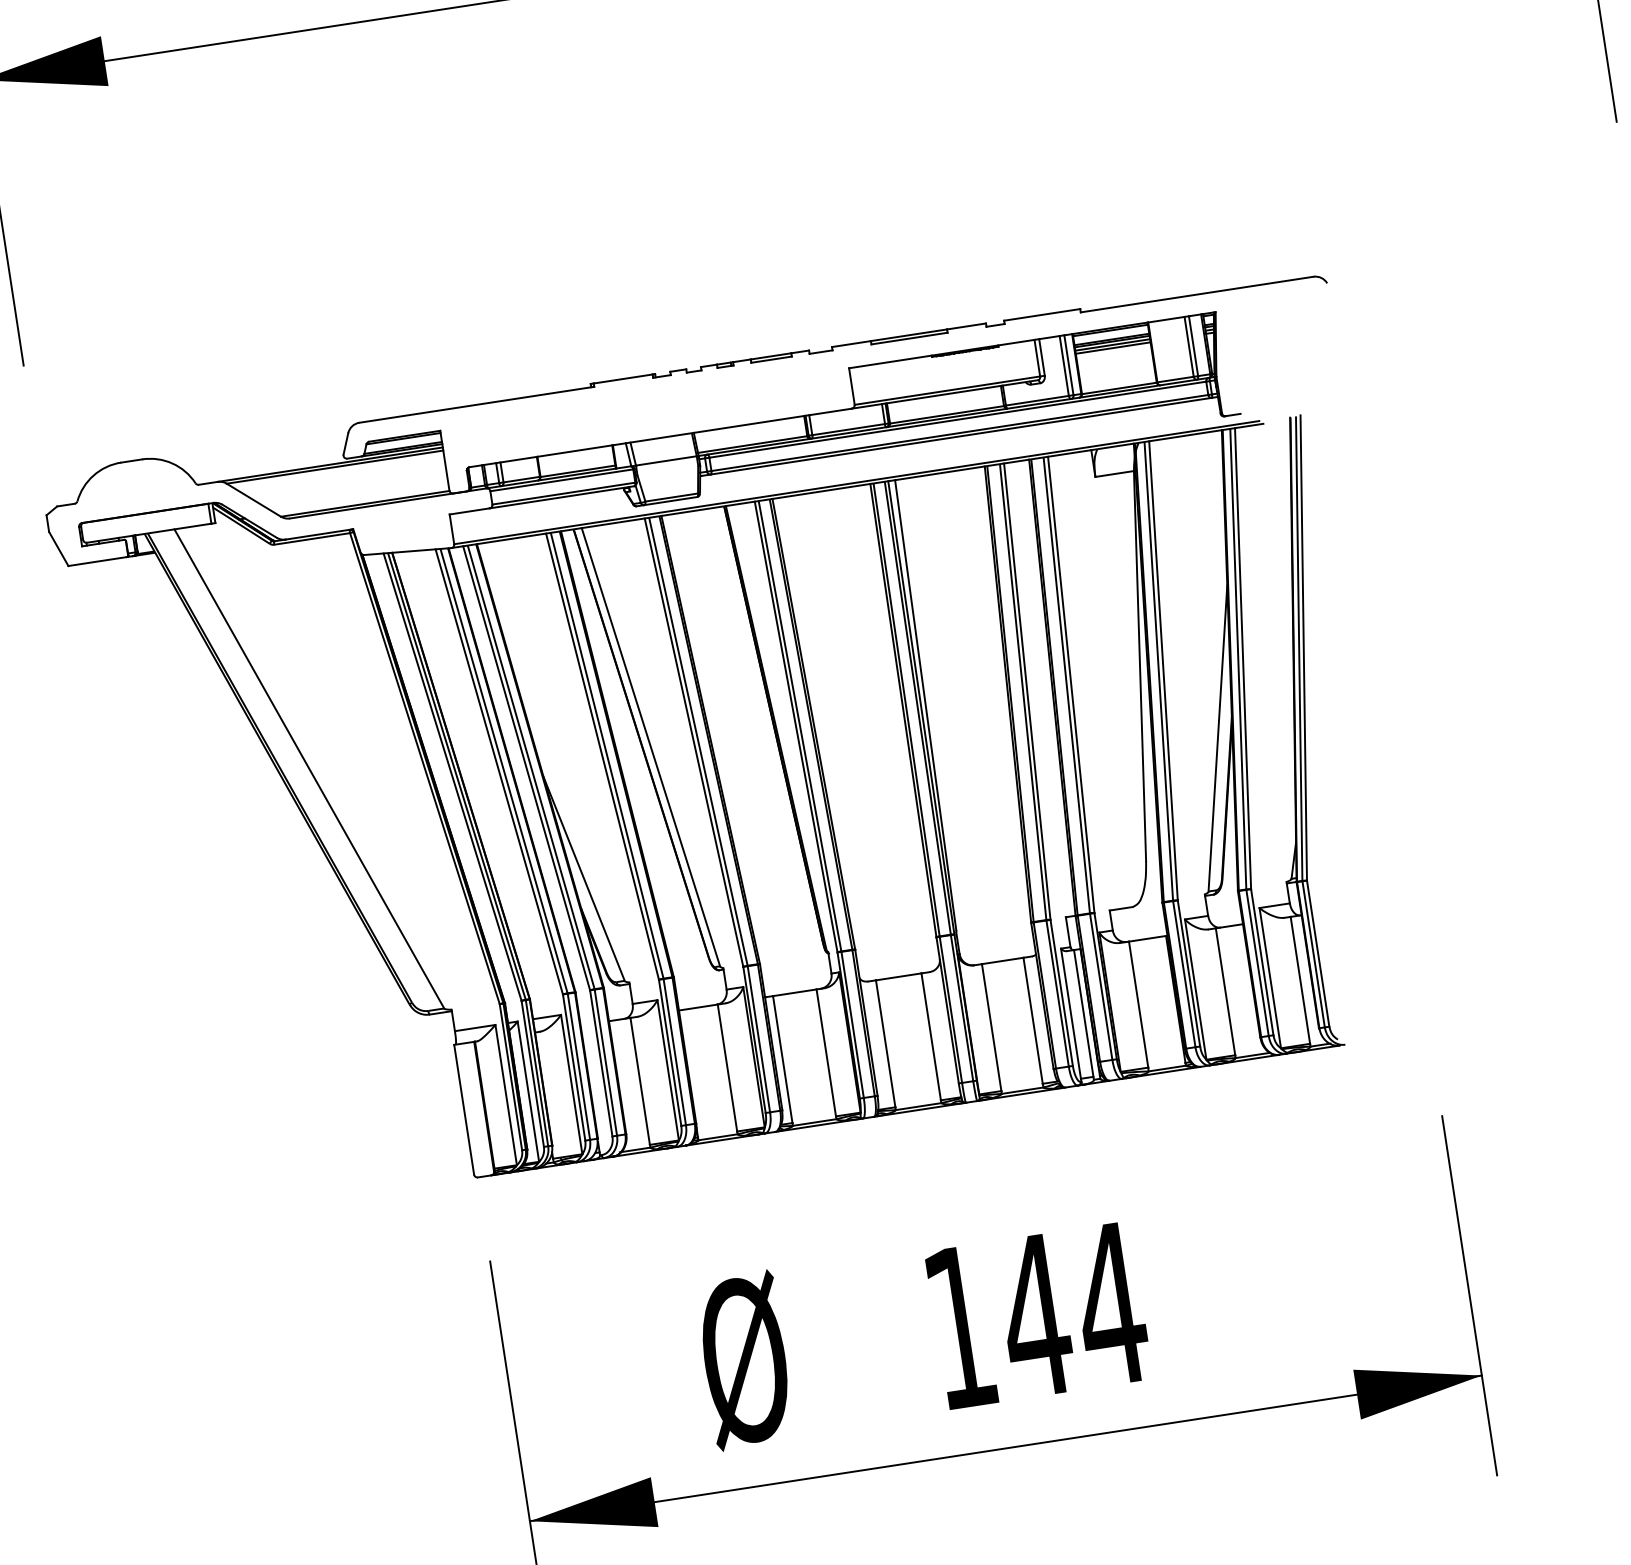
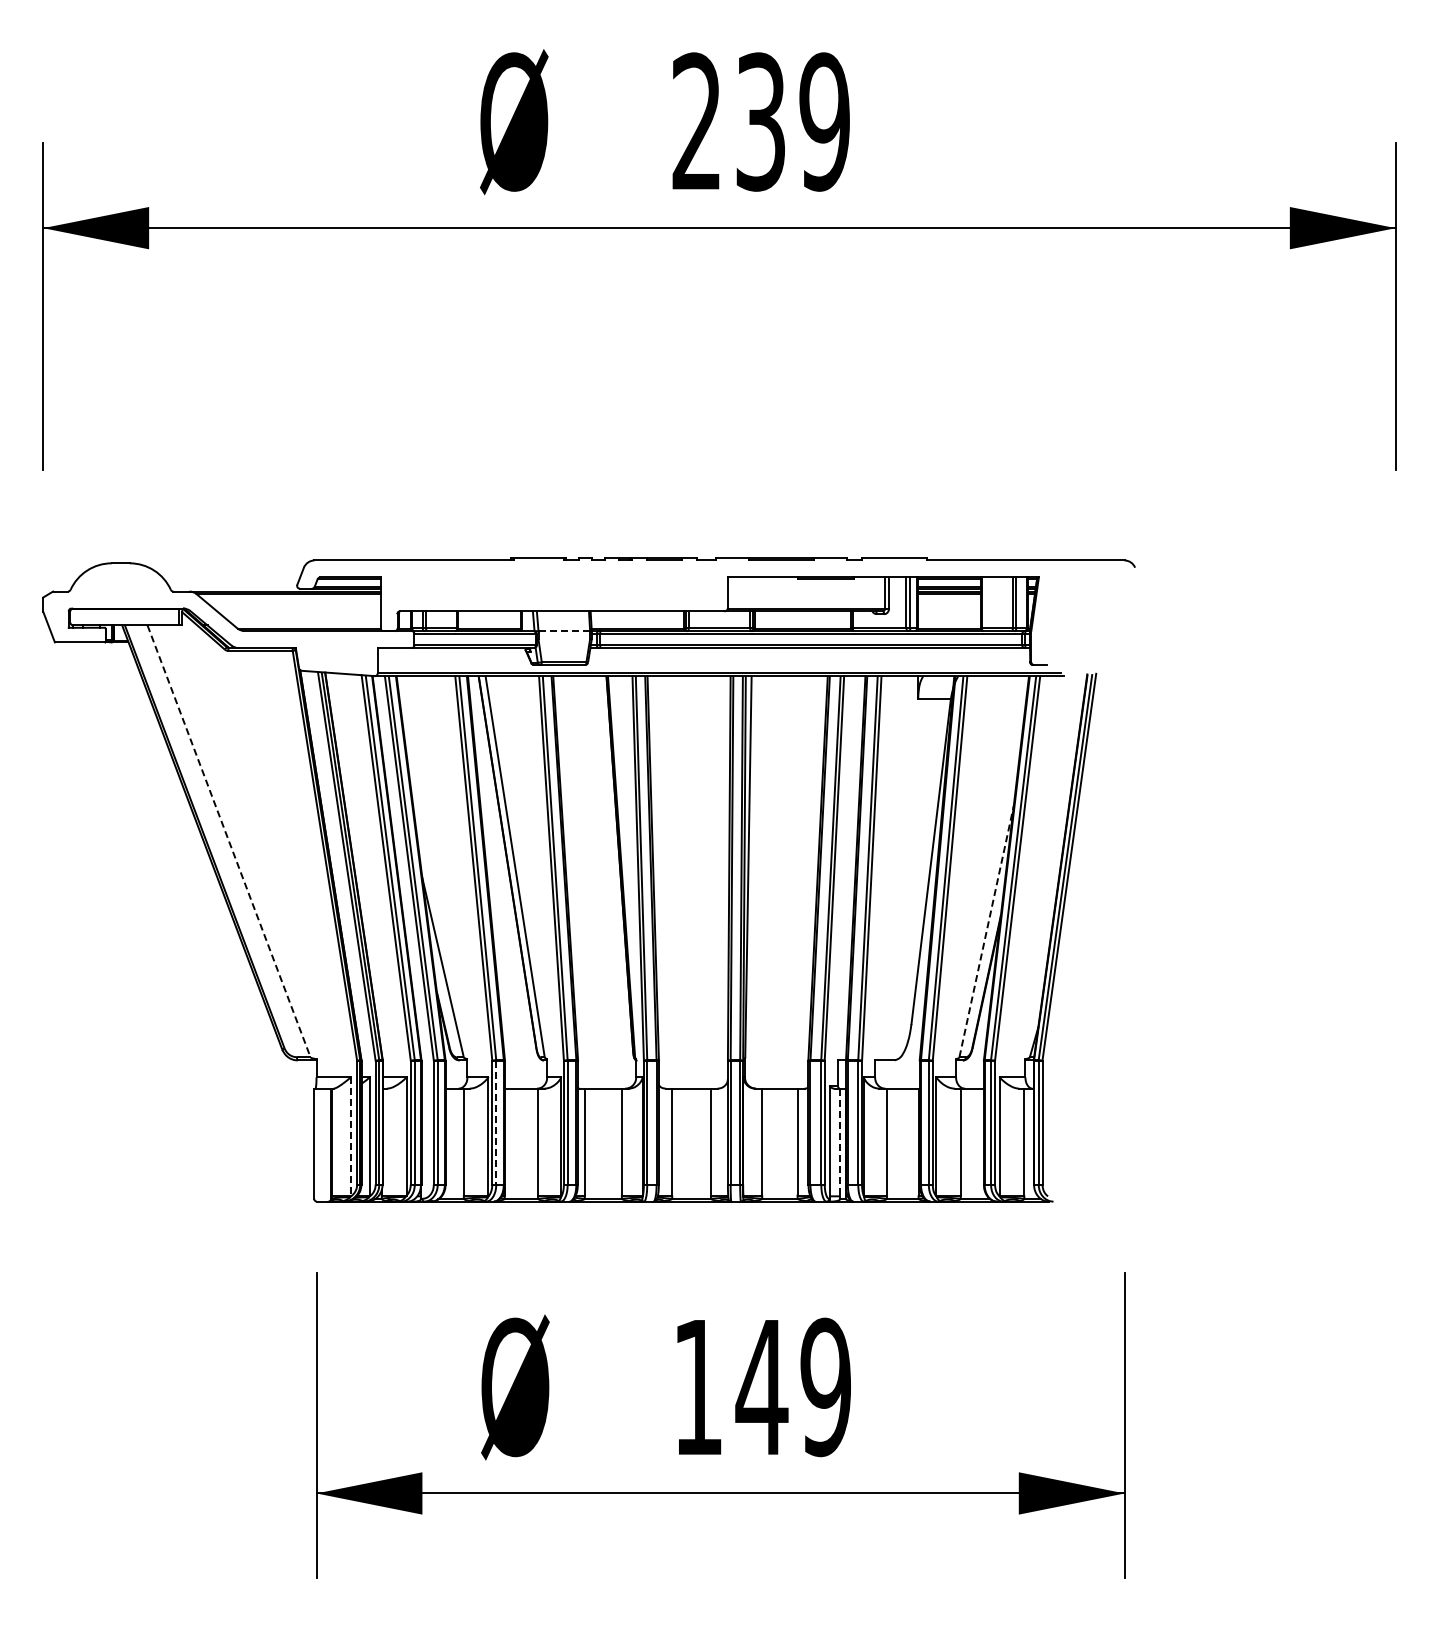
line: (666, 461) -> (564, 631), solid -> dashed
line: (1217, 738) -> (986, 931), solid -> dashed
line: (309, 769) -> (229, 841), solid -> dashed
line: (1083, 1013) -> (840, 1142), solid -> dashed
line: (675, 1053) -> (496, 1123), solid -> dashed
line: (505, 1094) -> (350, 1136), solid -> dashed
text: (1110, 1304) -> (825, 1387), 144 -> 149

